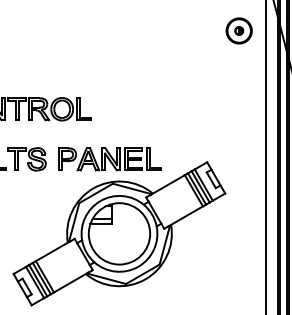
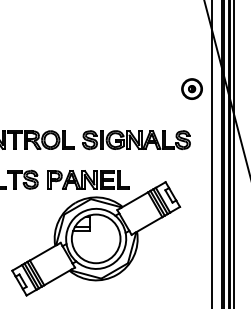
part: (238, 30) -> (191, 88), moved
part: (170, 109) -> (136, 140), added

